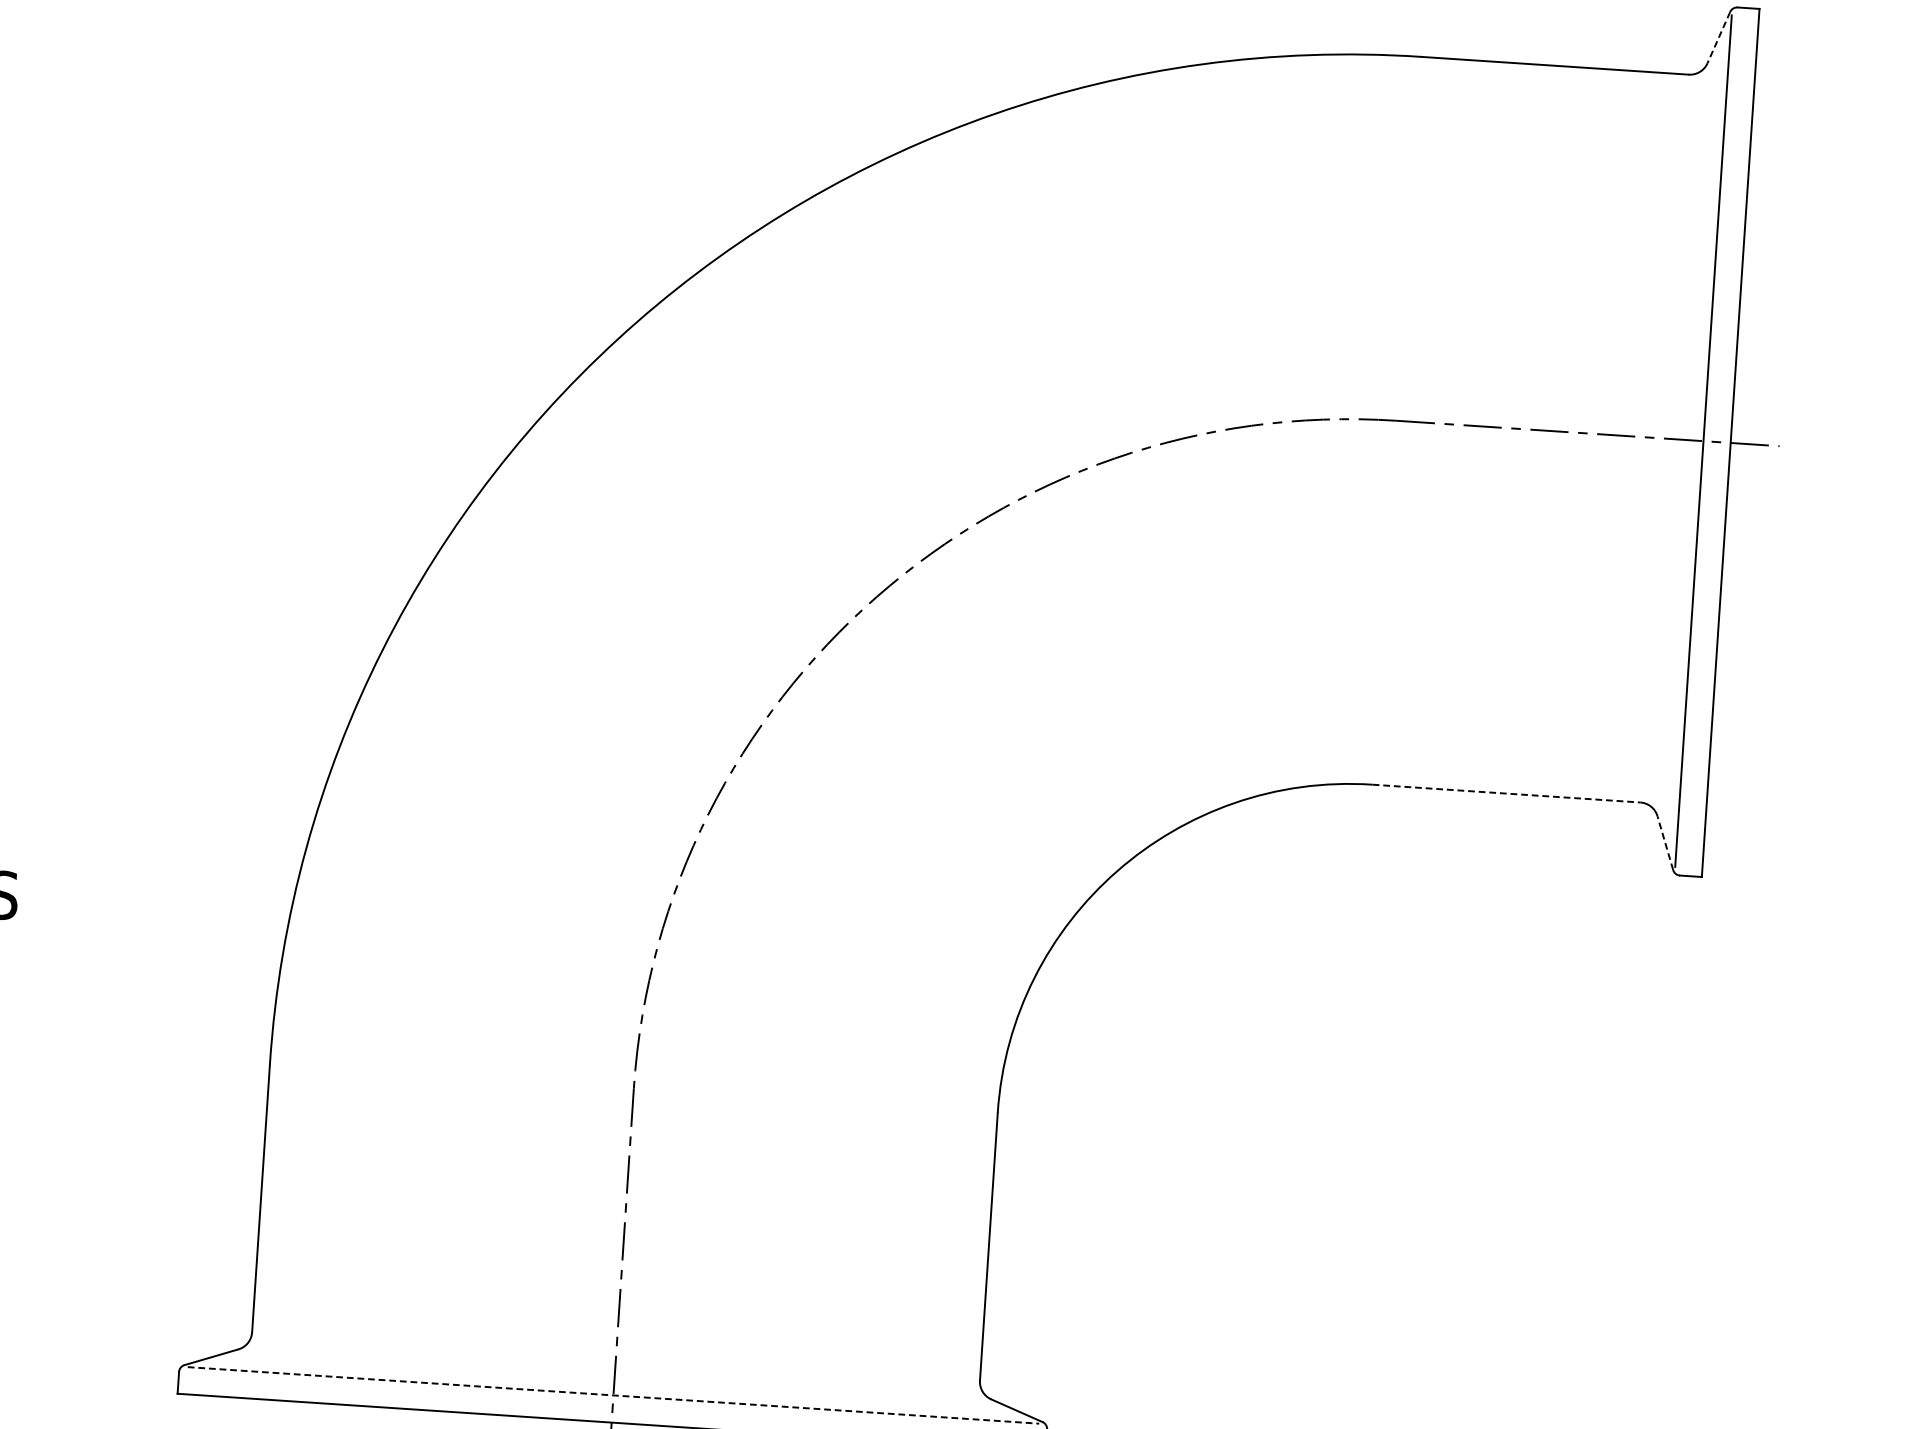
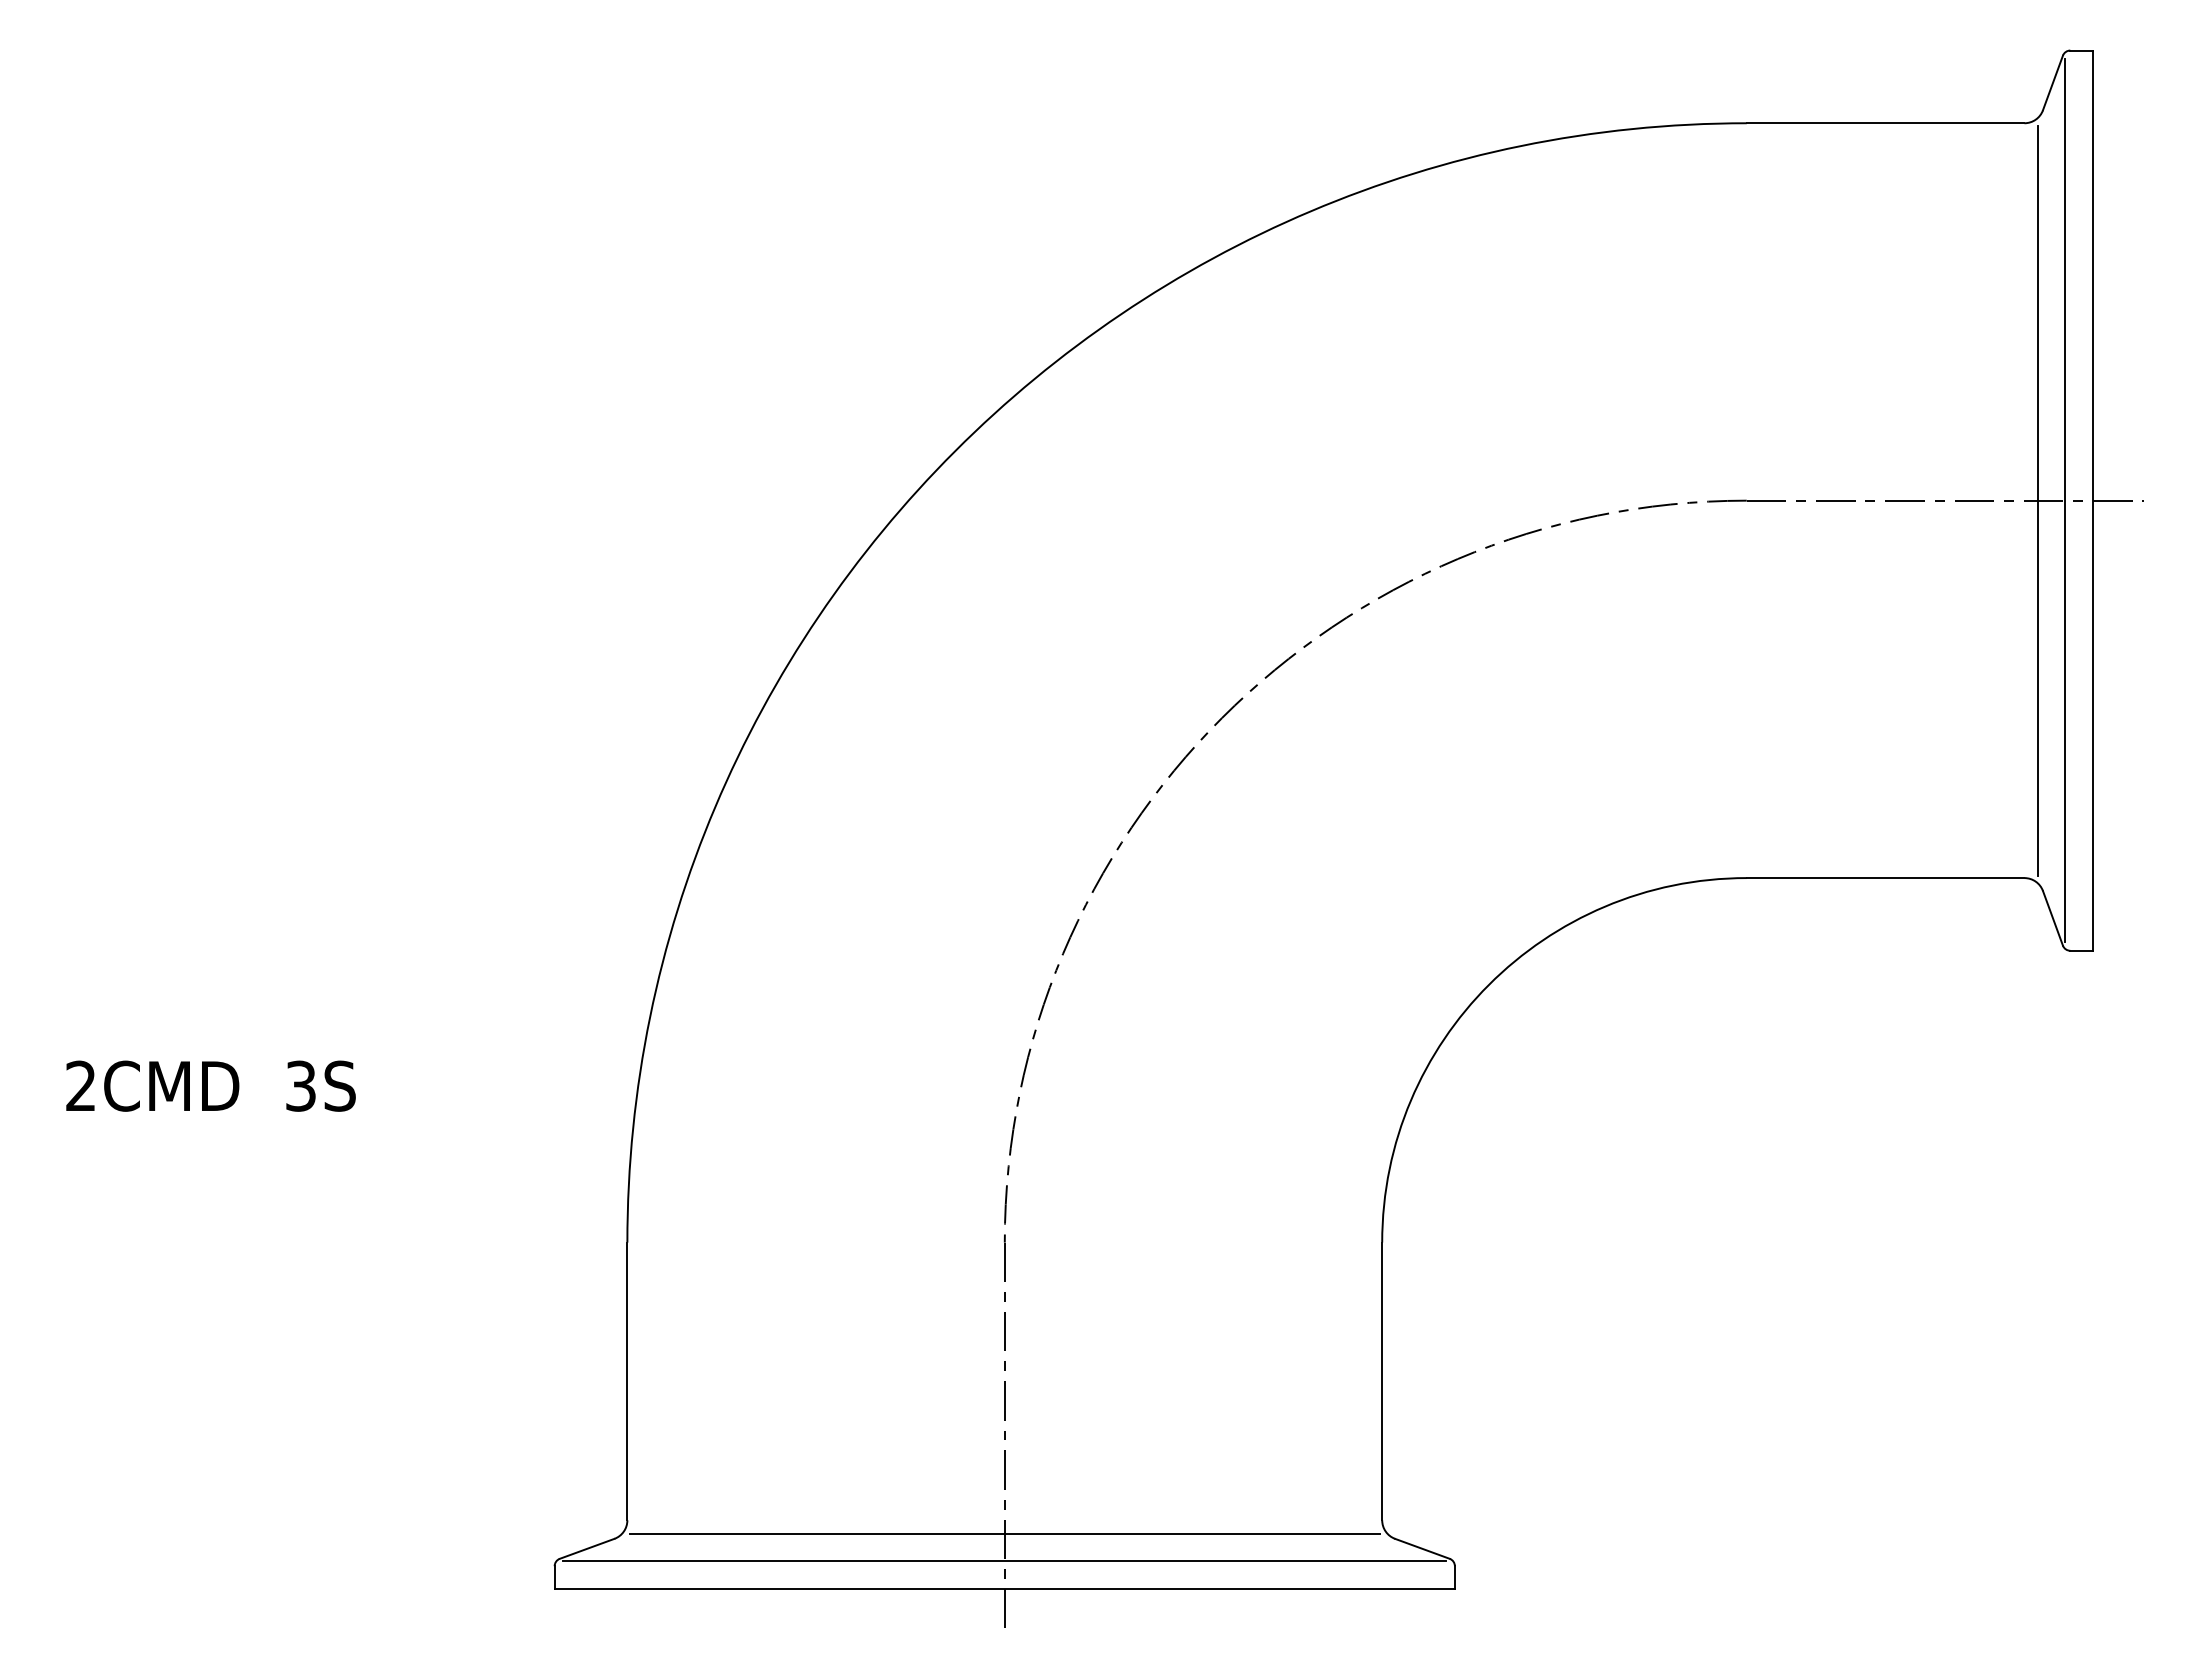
line: (1718, 38) -> (2052, 83), dashed -> solid
line: (1678, 439) -> (2038, 500), added
line: (1506, 794) -> (1885, 878), dashed -> solid
line: (1664, 843) -> (2052, 918), dashed -> solid
line: (614, 1370) -> (1004, 1534), added
line: (613, 1395) -> (1004, 1560), dashed -> solid

